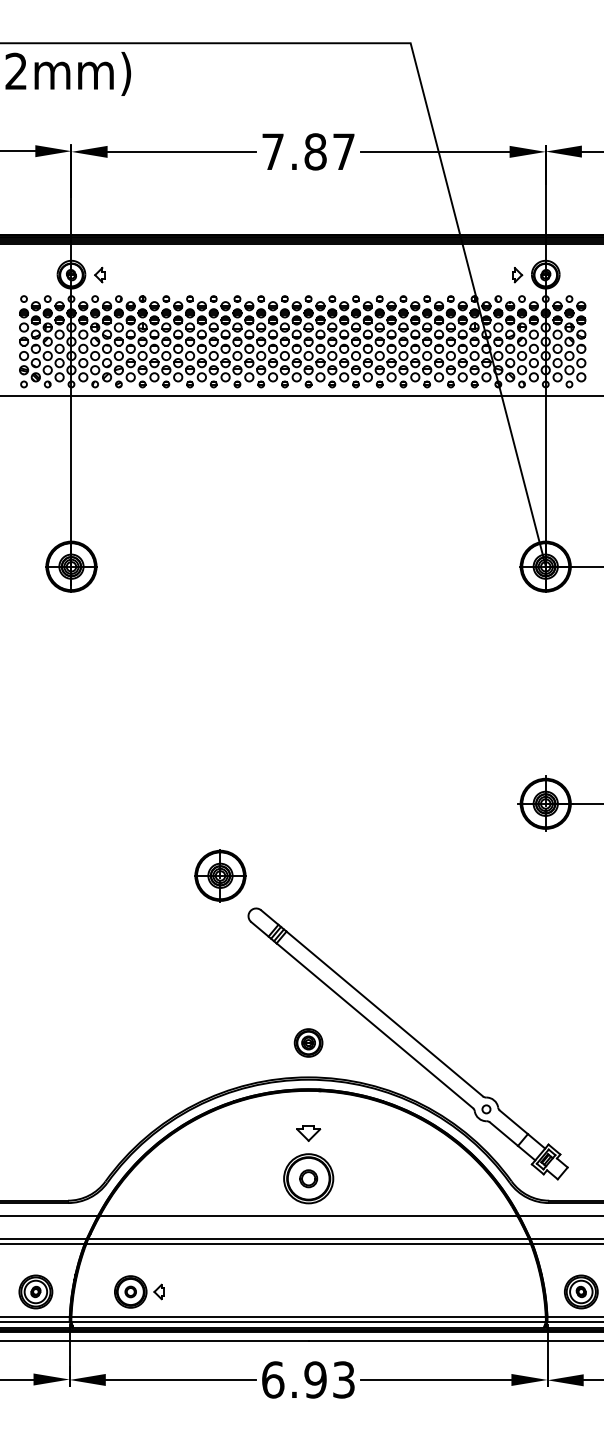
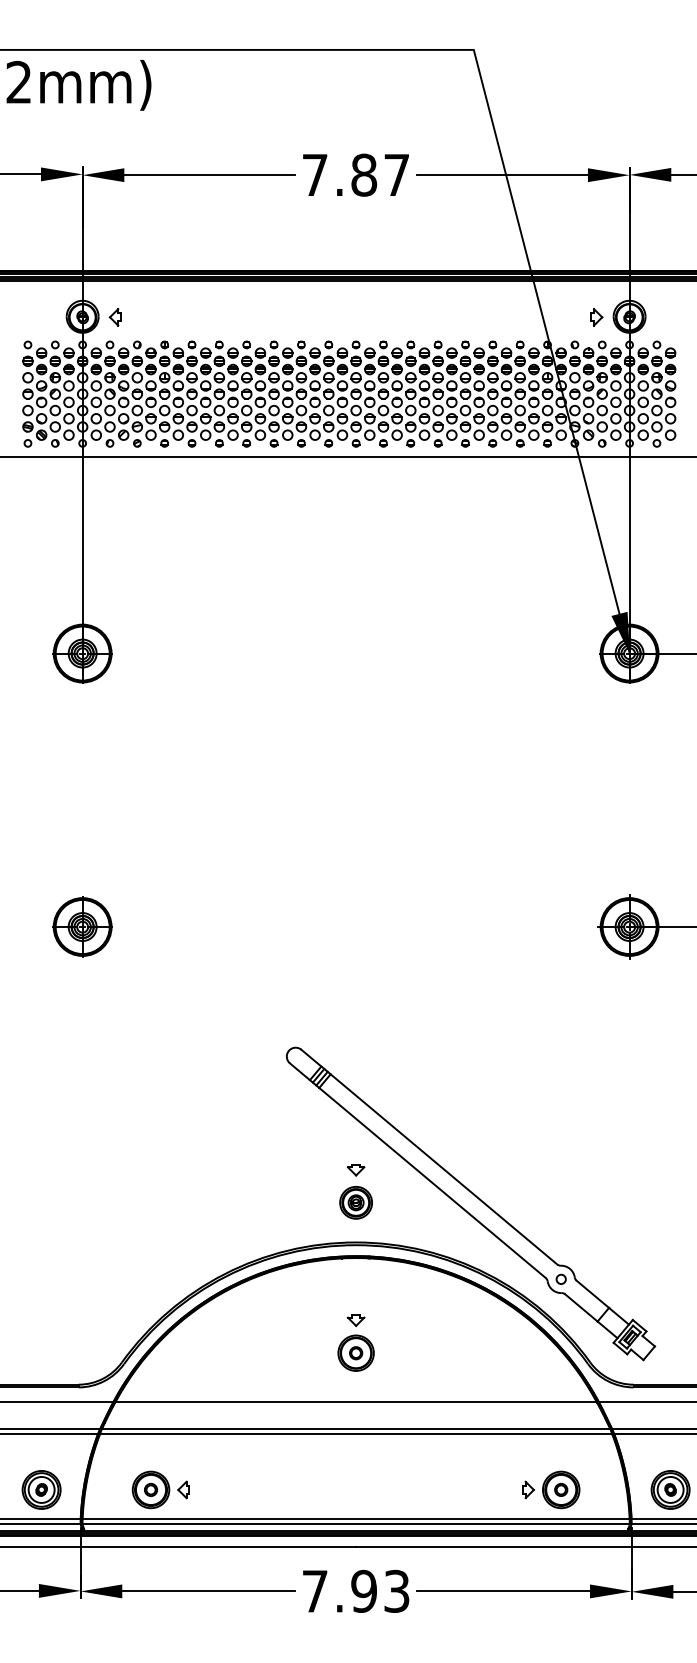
fill: (537, 548) -> (620, 632), added
part: (220, 875) -> (82, 926), moved
part: (308, 1014) -> (355, 1169), added
part: (308, 1164) -> (355, 1342), size x0.62
part: (477, 1291) -> (550, 1489), added
text: (273, 1379) -> (315, 1590), 6.93 -> 7.93

